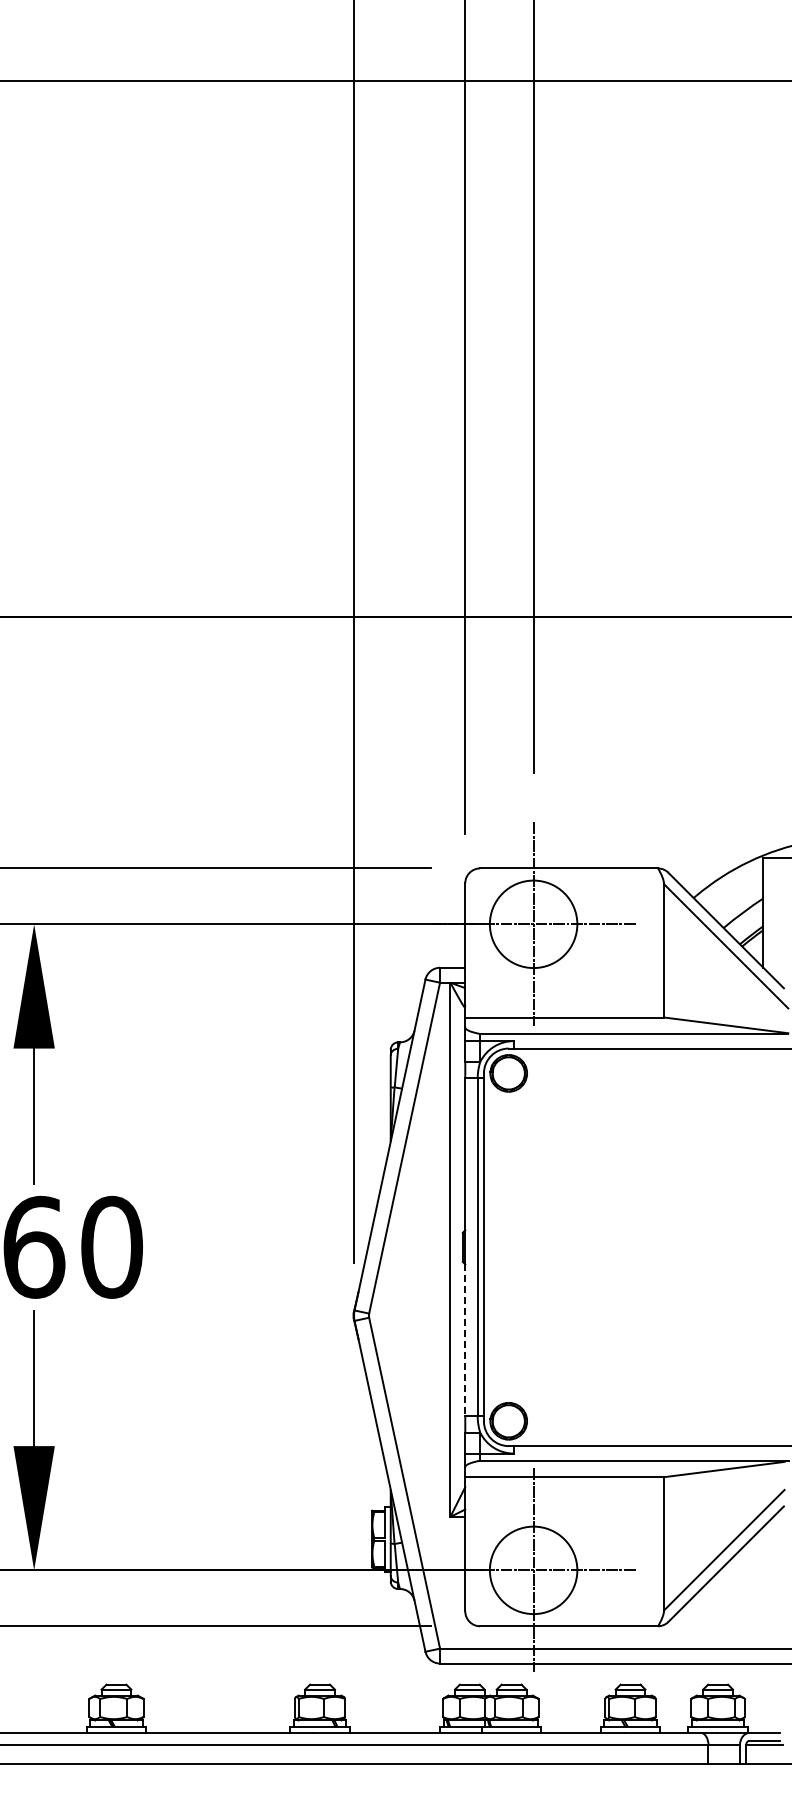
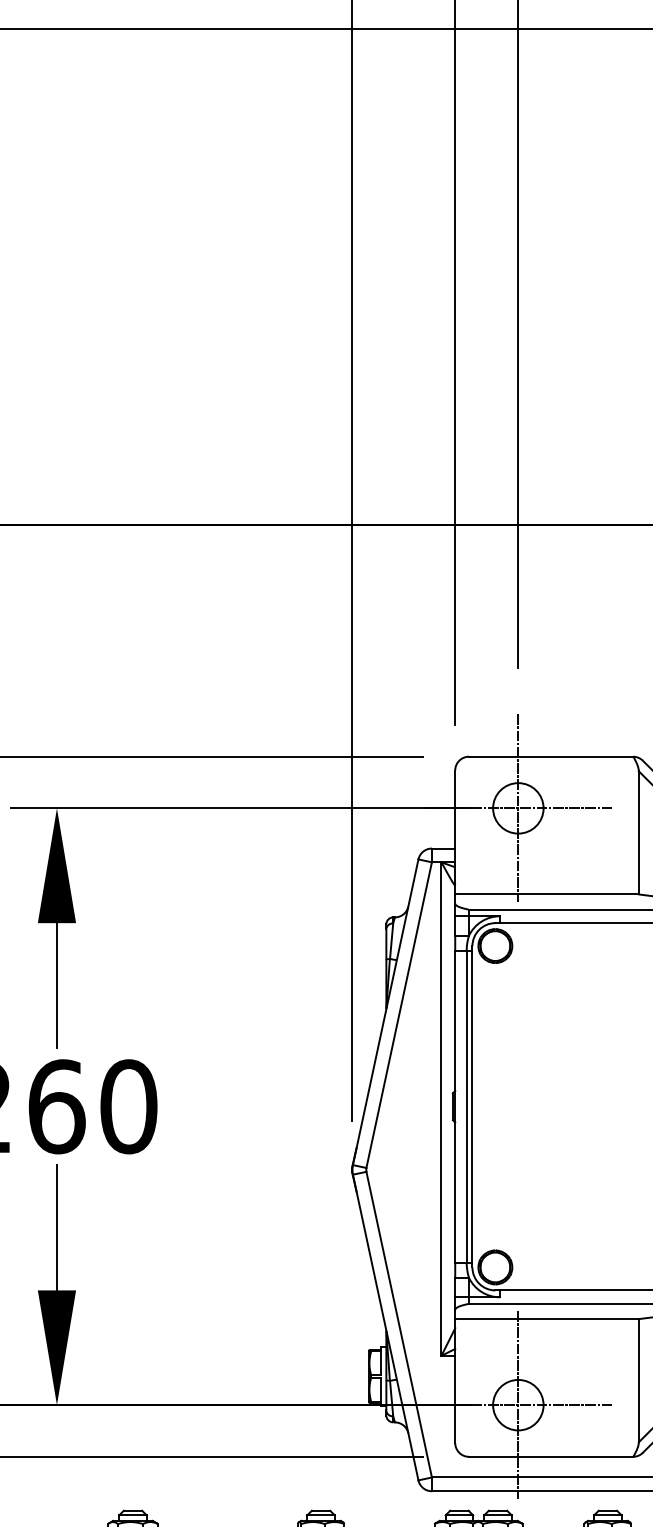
circle: (533, 924) -> (518, 808), size x0.62
line: (465, 1340) -> (455, 1192), dashed -> solid
circle: (533, 1570) -> (518, 1405), size x0.62

